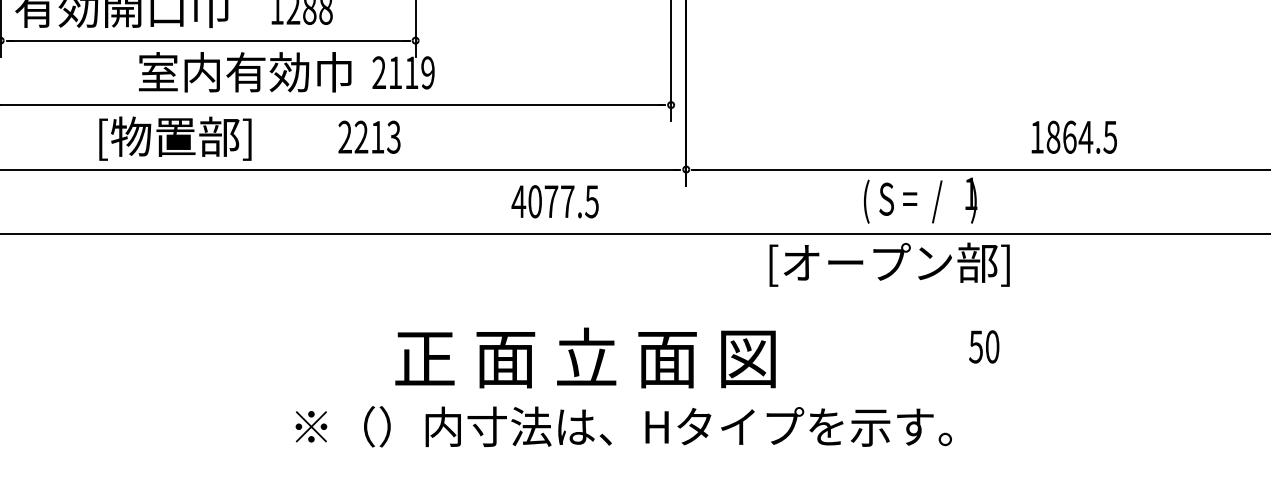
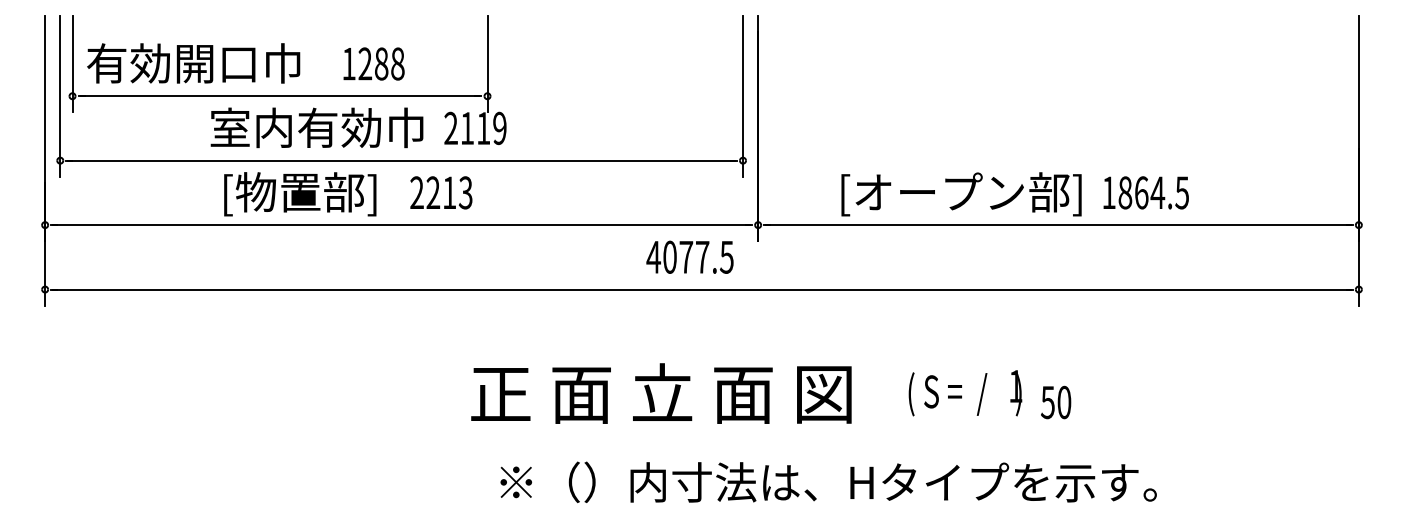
text: (175, 138) -> (300, 194), moved
text: (554, 200) -> (689, 256), moved
text: (920, 200) -> (965, 393), moved
text: (889, 264) -> (961, 194), moved
text: (585, 357) -> (661, 393), moved
text: (623, 425) -> (828, 481), moved

